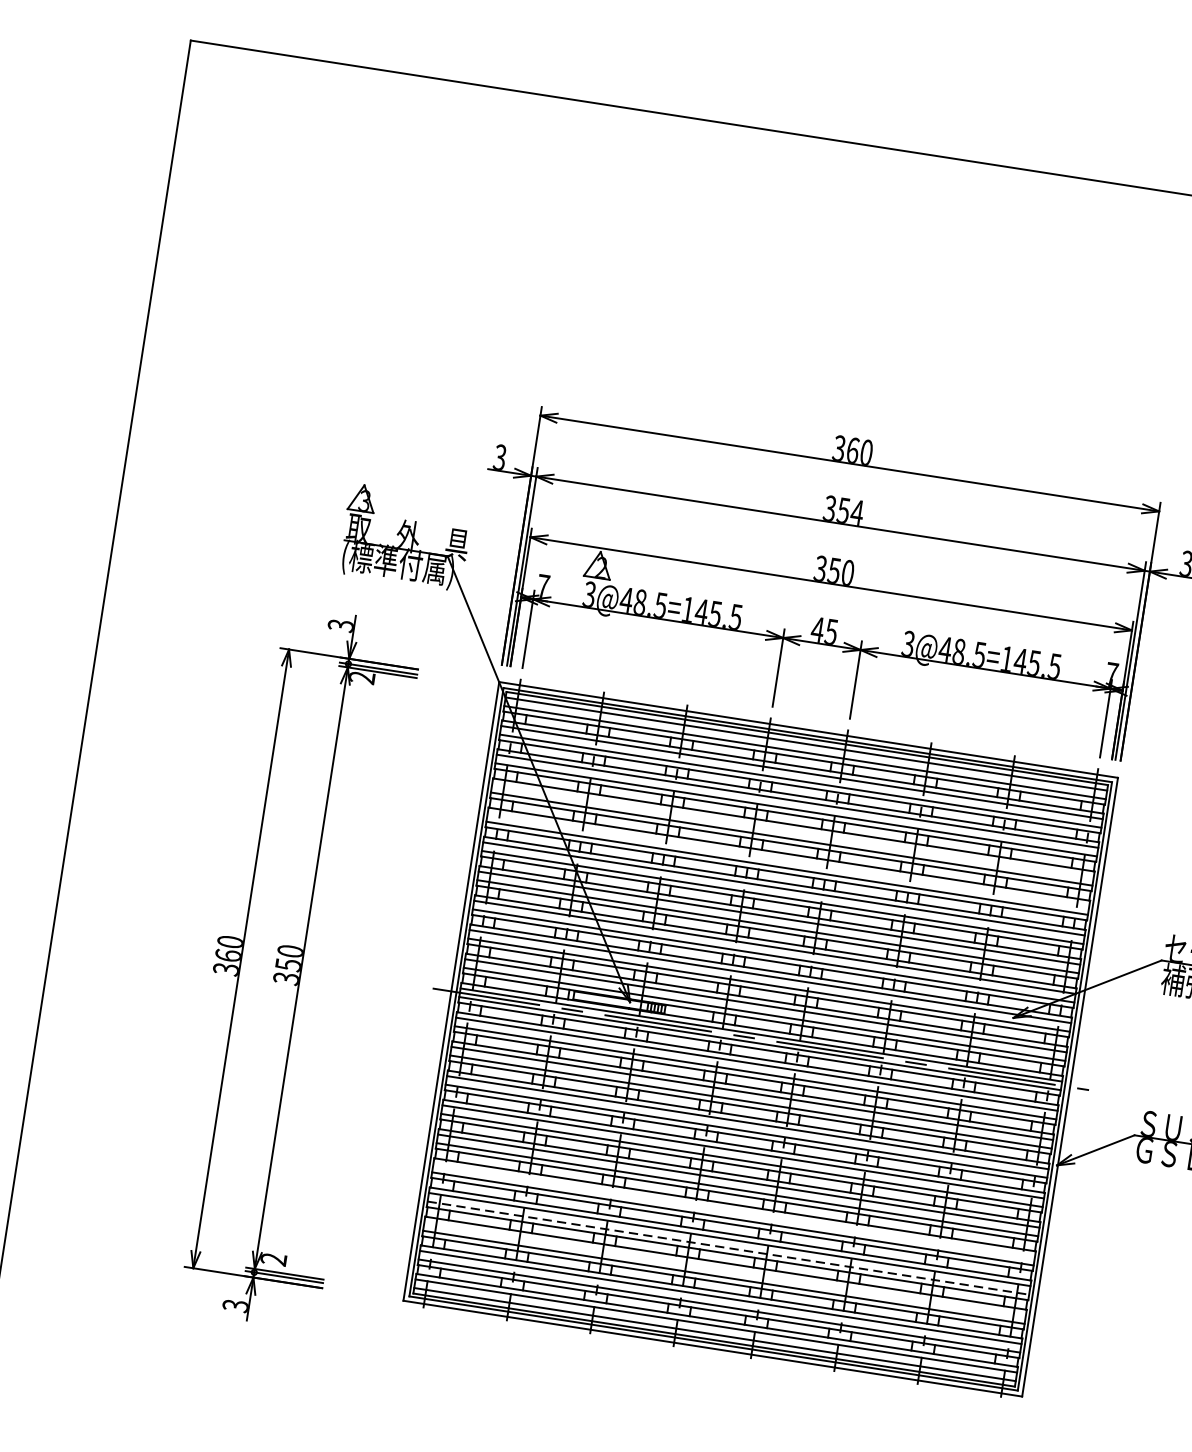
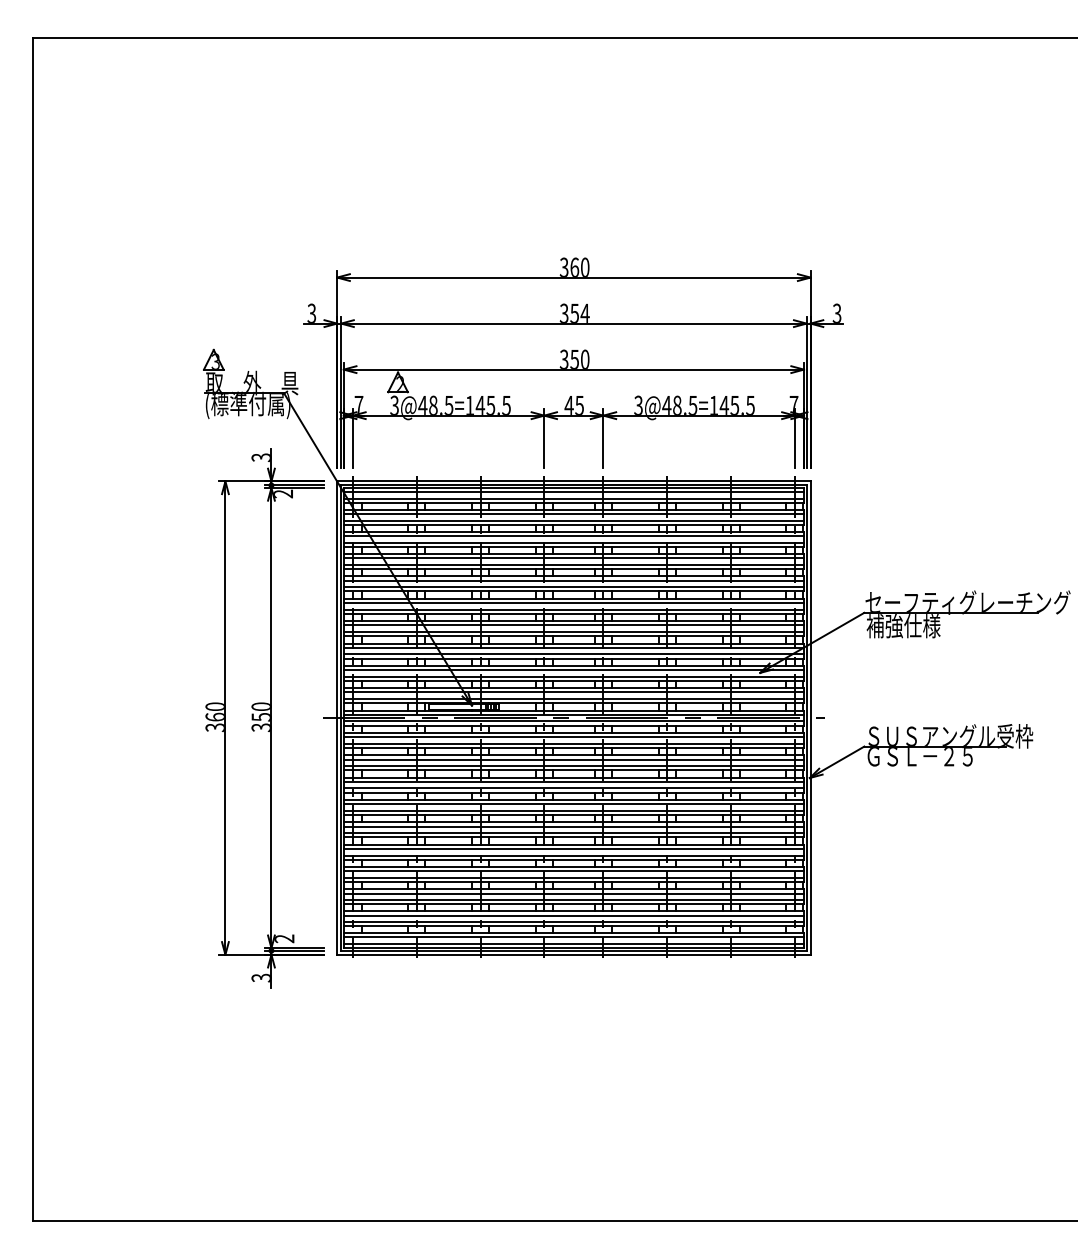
line: (792, 830) -> (573, 558), added
line: (788, 859) -> (573, 580), added
part: (292, 967) -> (264, 718), moved
line: (733, 1209) -> (573, 848), added
line: (729, 1247) -> (574, 877), dashed -> solid
line: (724, 1268) -> (573, 893), added

